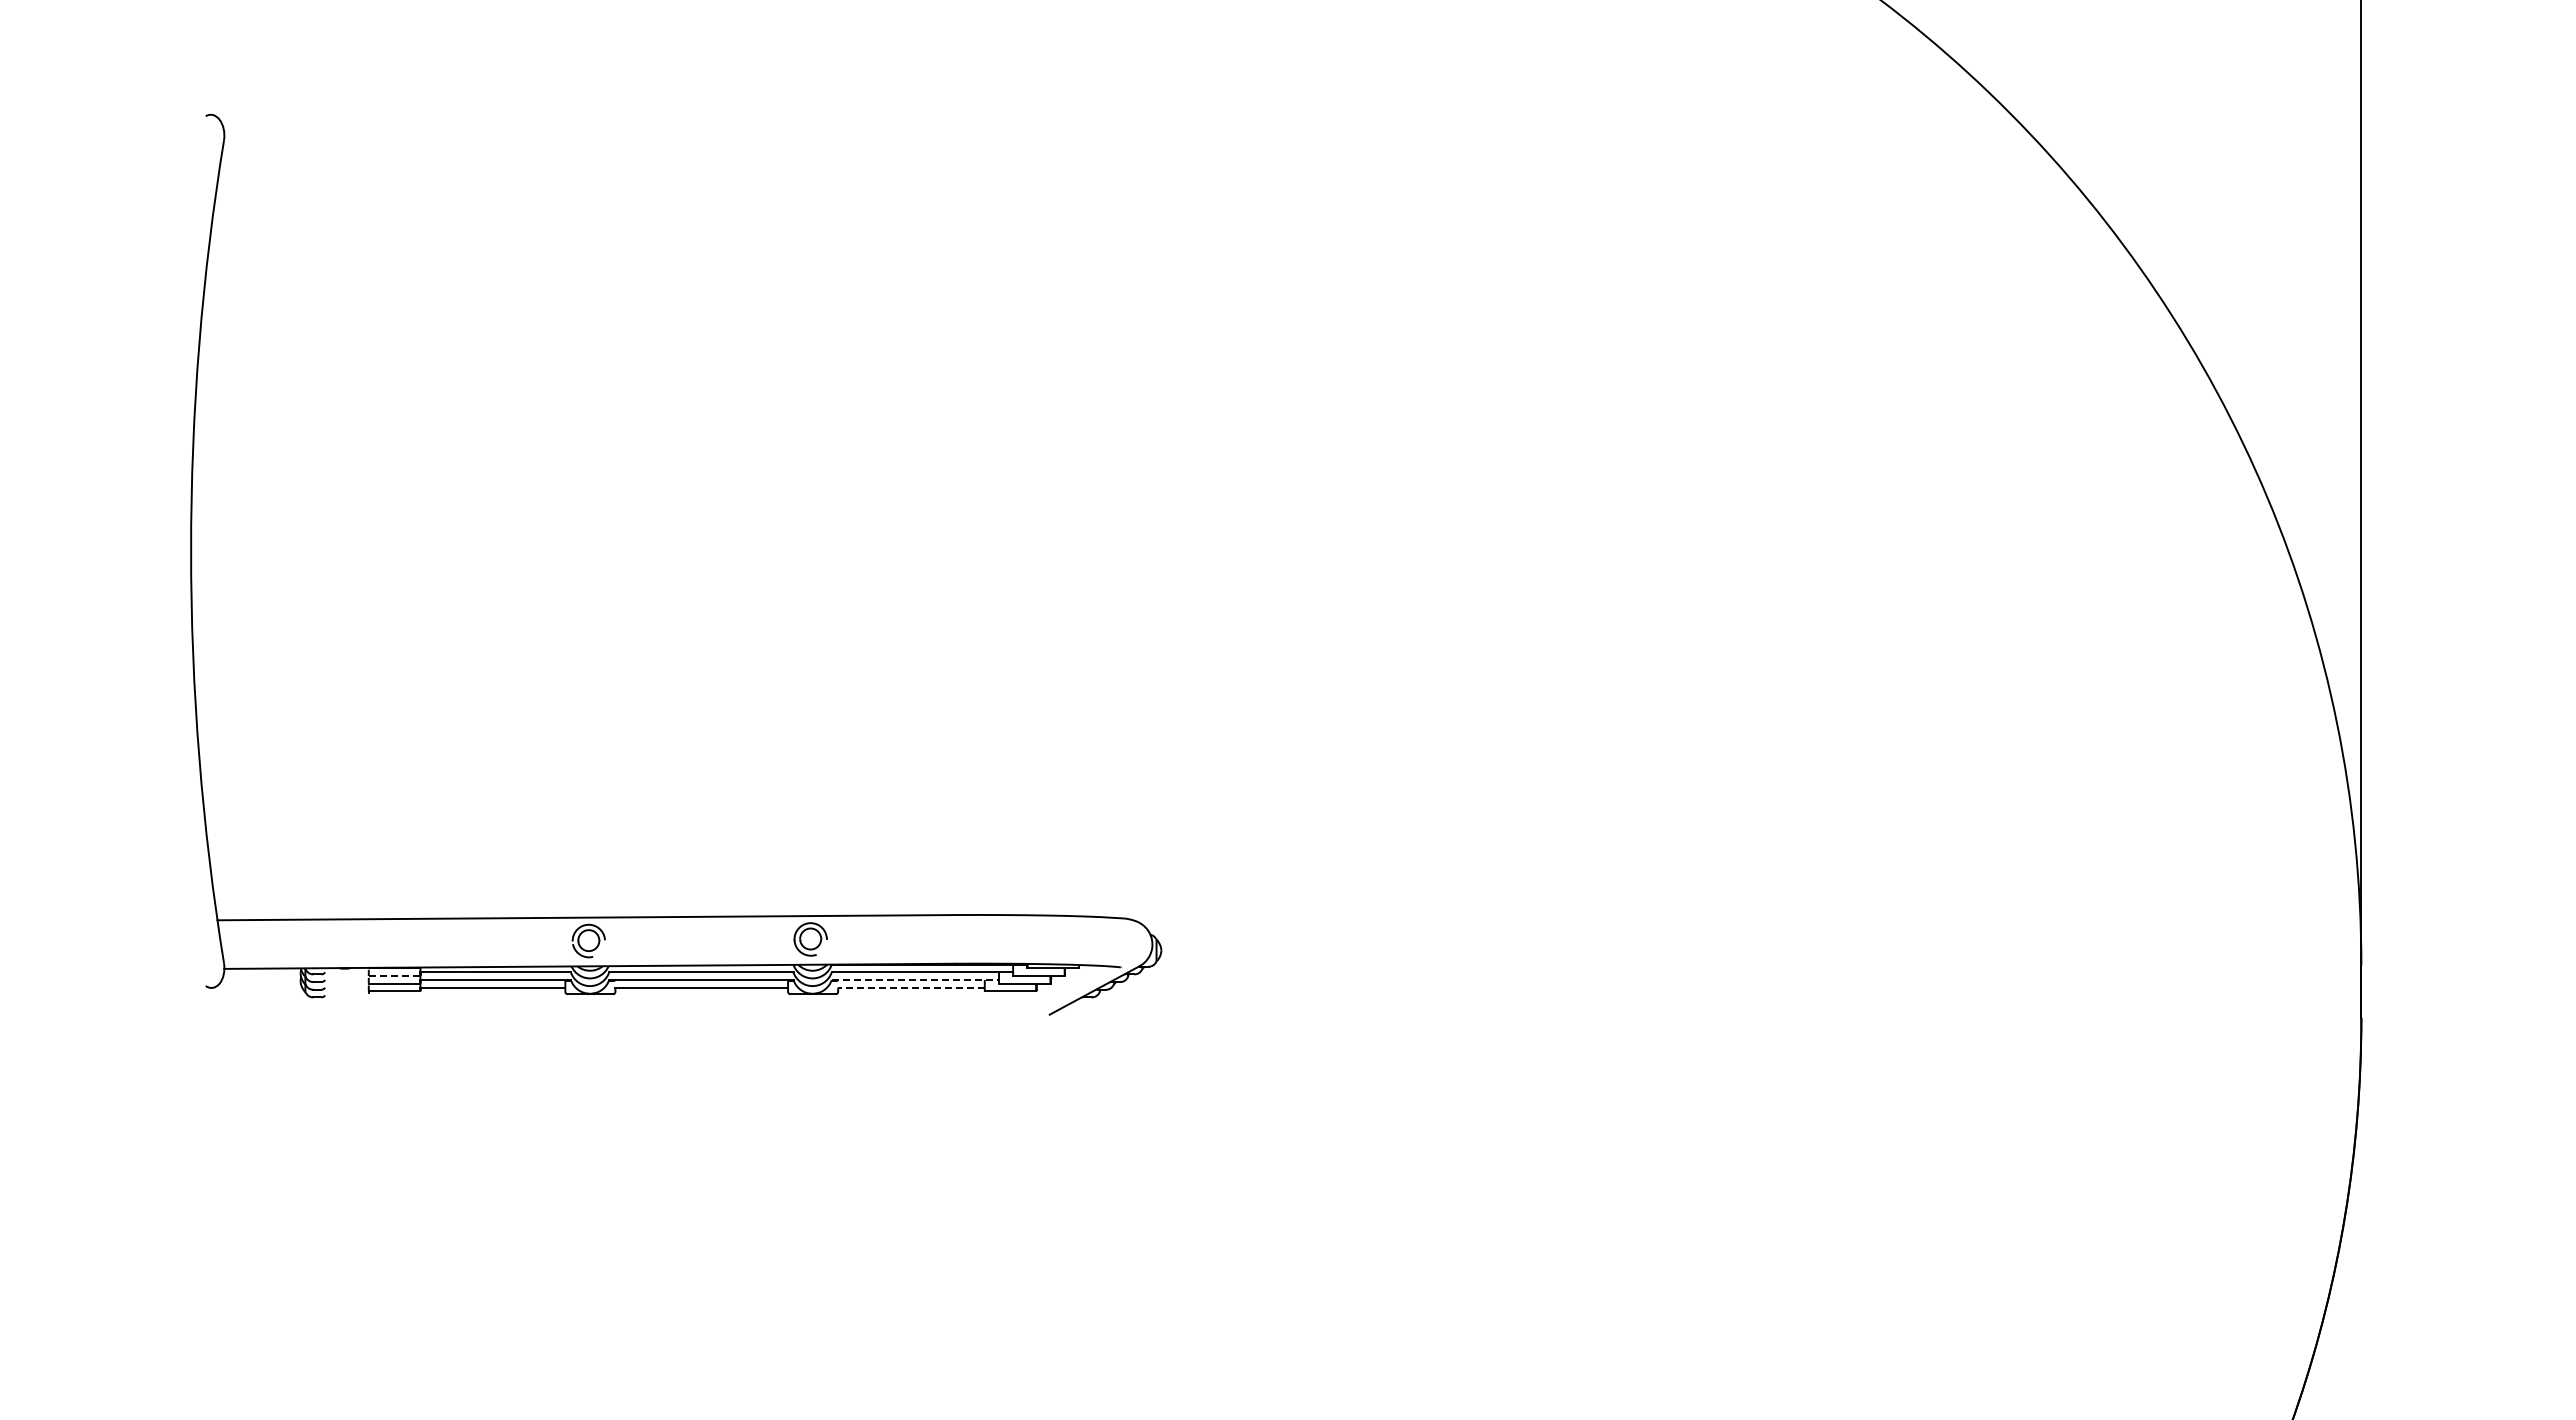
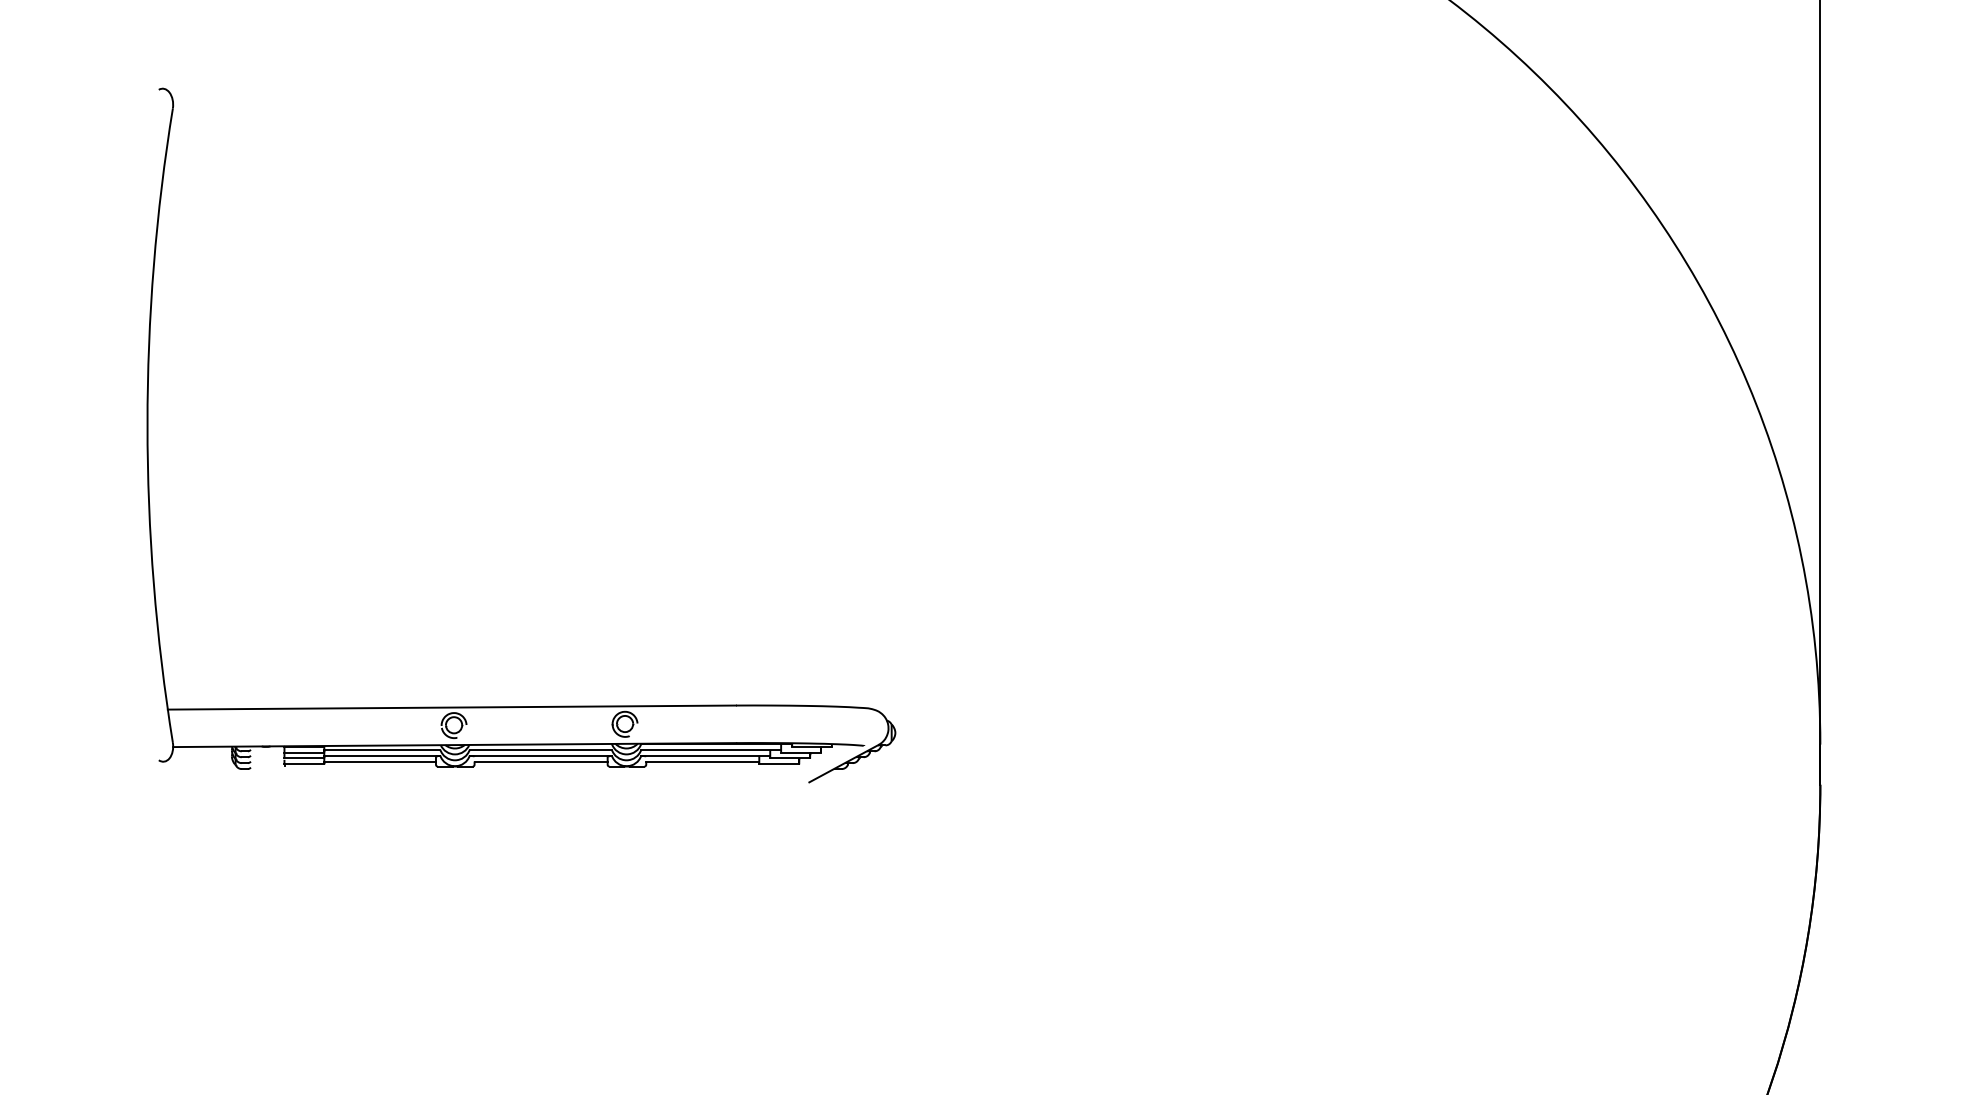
line: (394, 976) -> (304, 752), dashed -> solid
line: (915, 980) -> (705, 756), dashed -> solid
line: (910, 987) -> (702, 761), dashed -> solid

